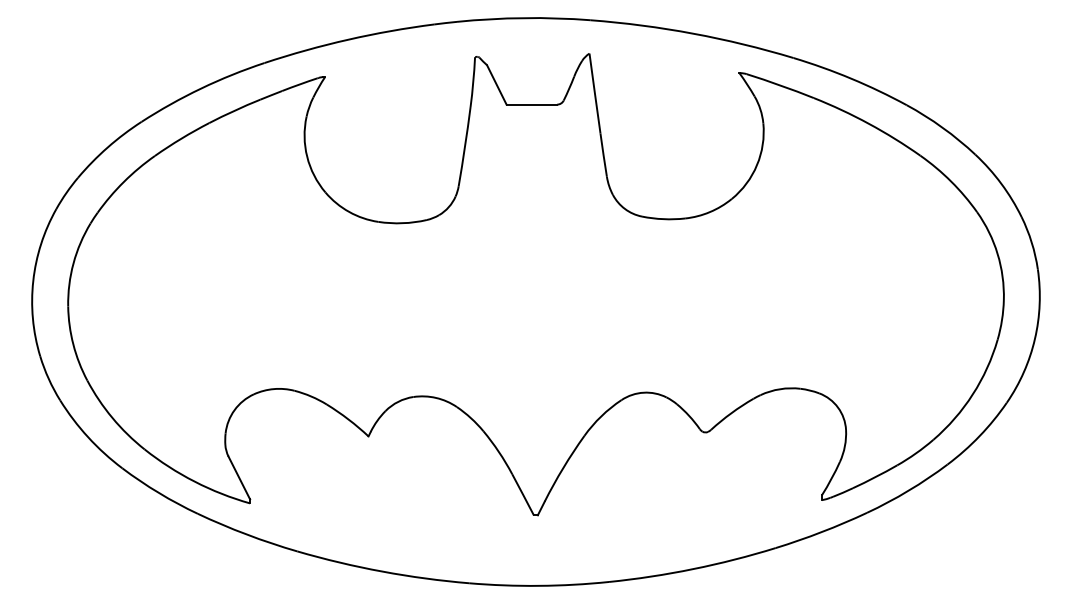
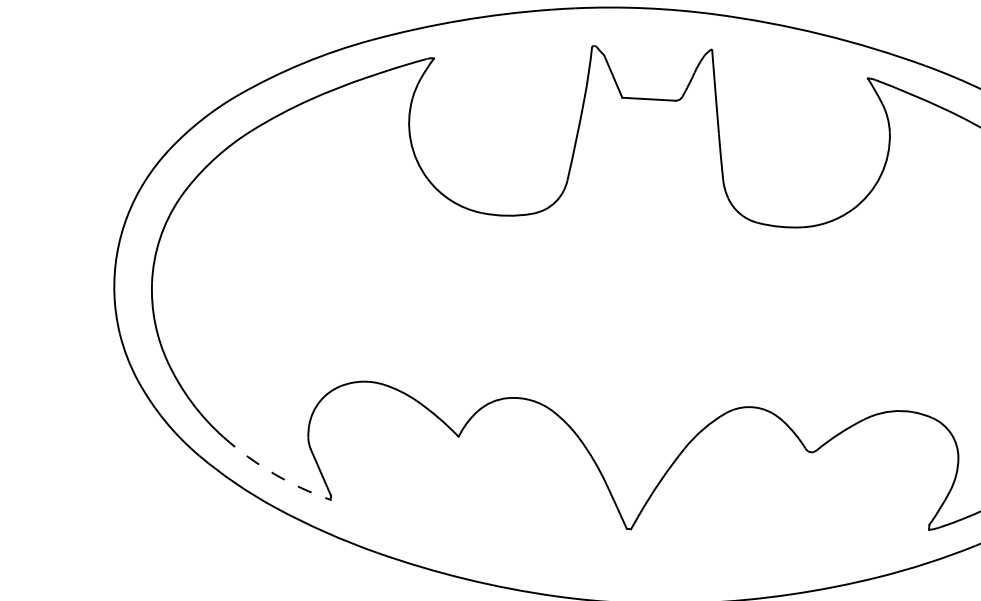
arc: (194, 481) -> (273, 473), solid -> dashed

